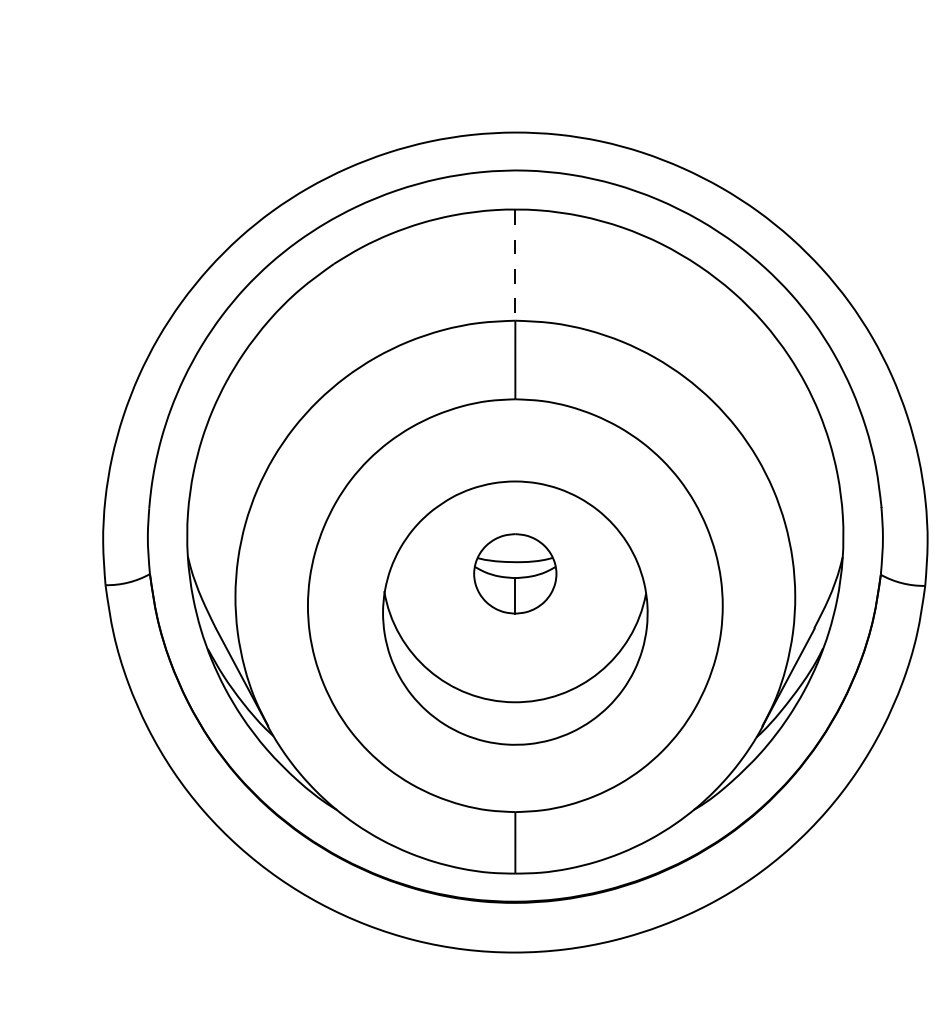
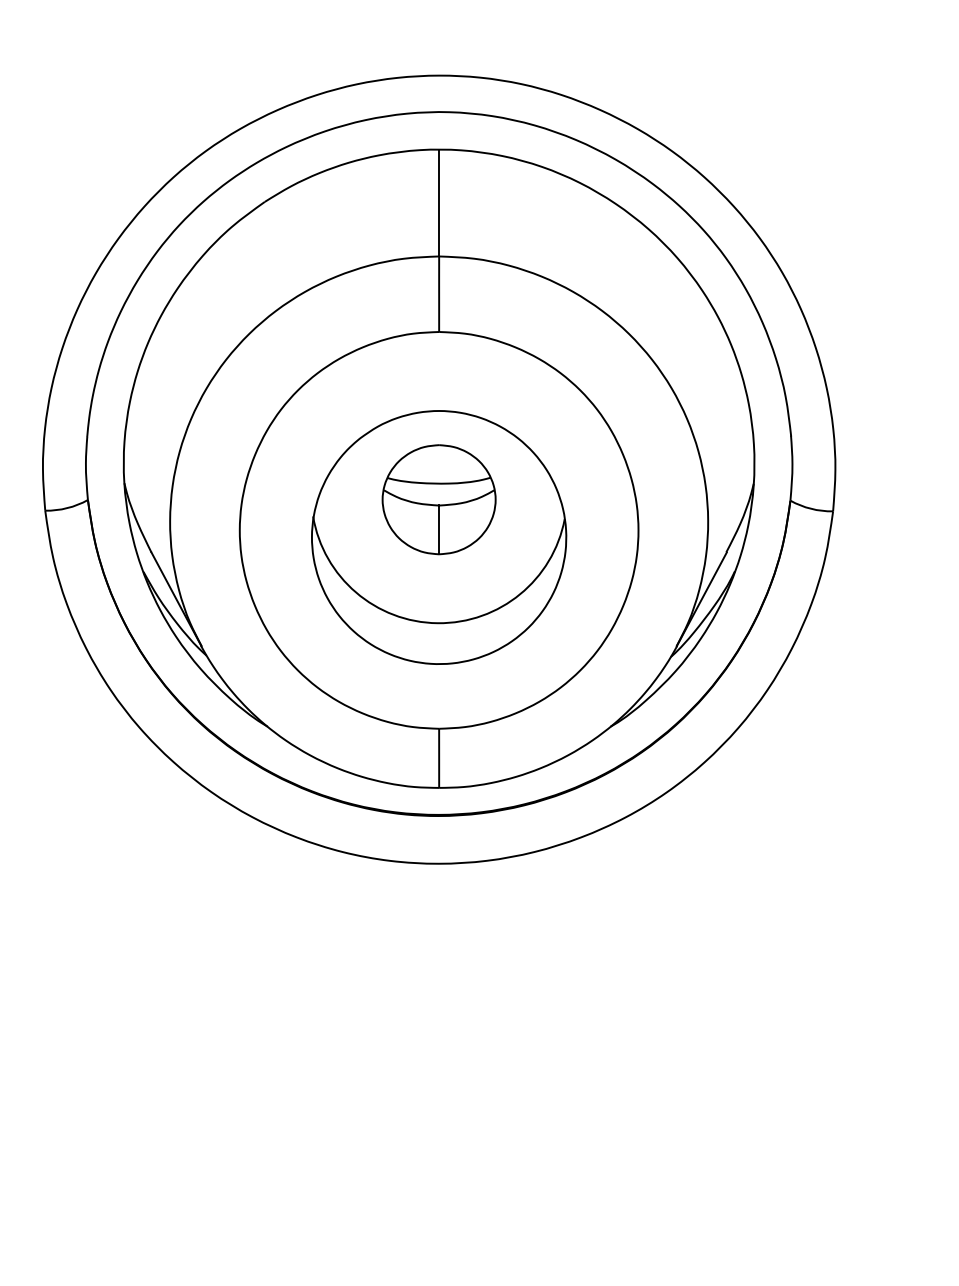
line: (515, 265) -> (439, 203), dashed -> solid
part: (514, 573) -> (438, 499), size x1.43

